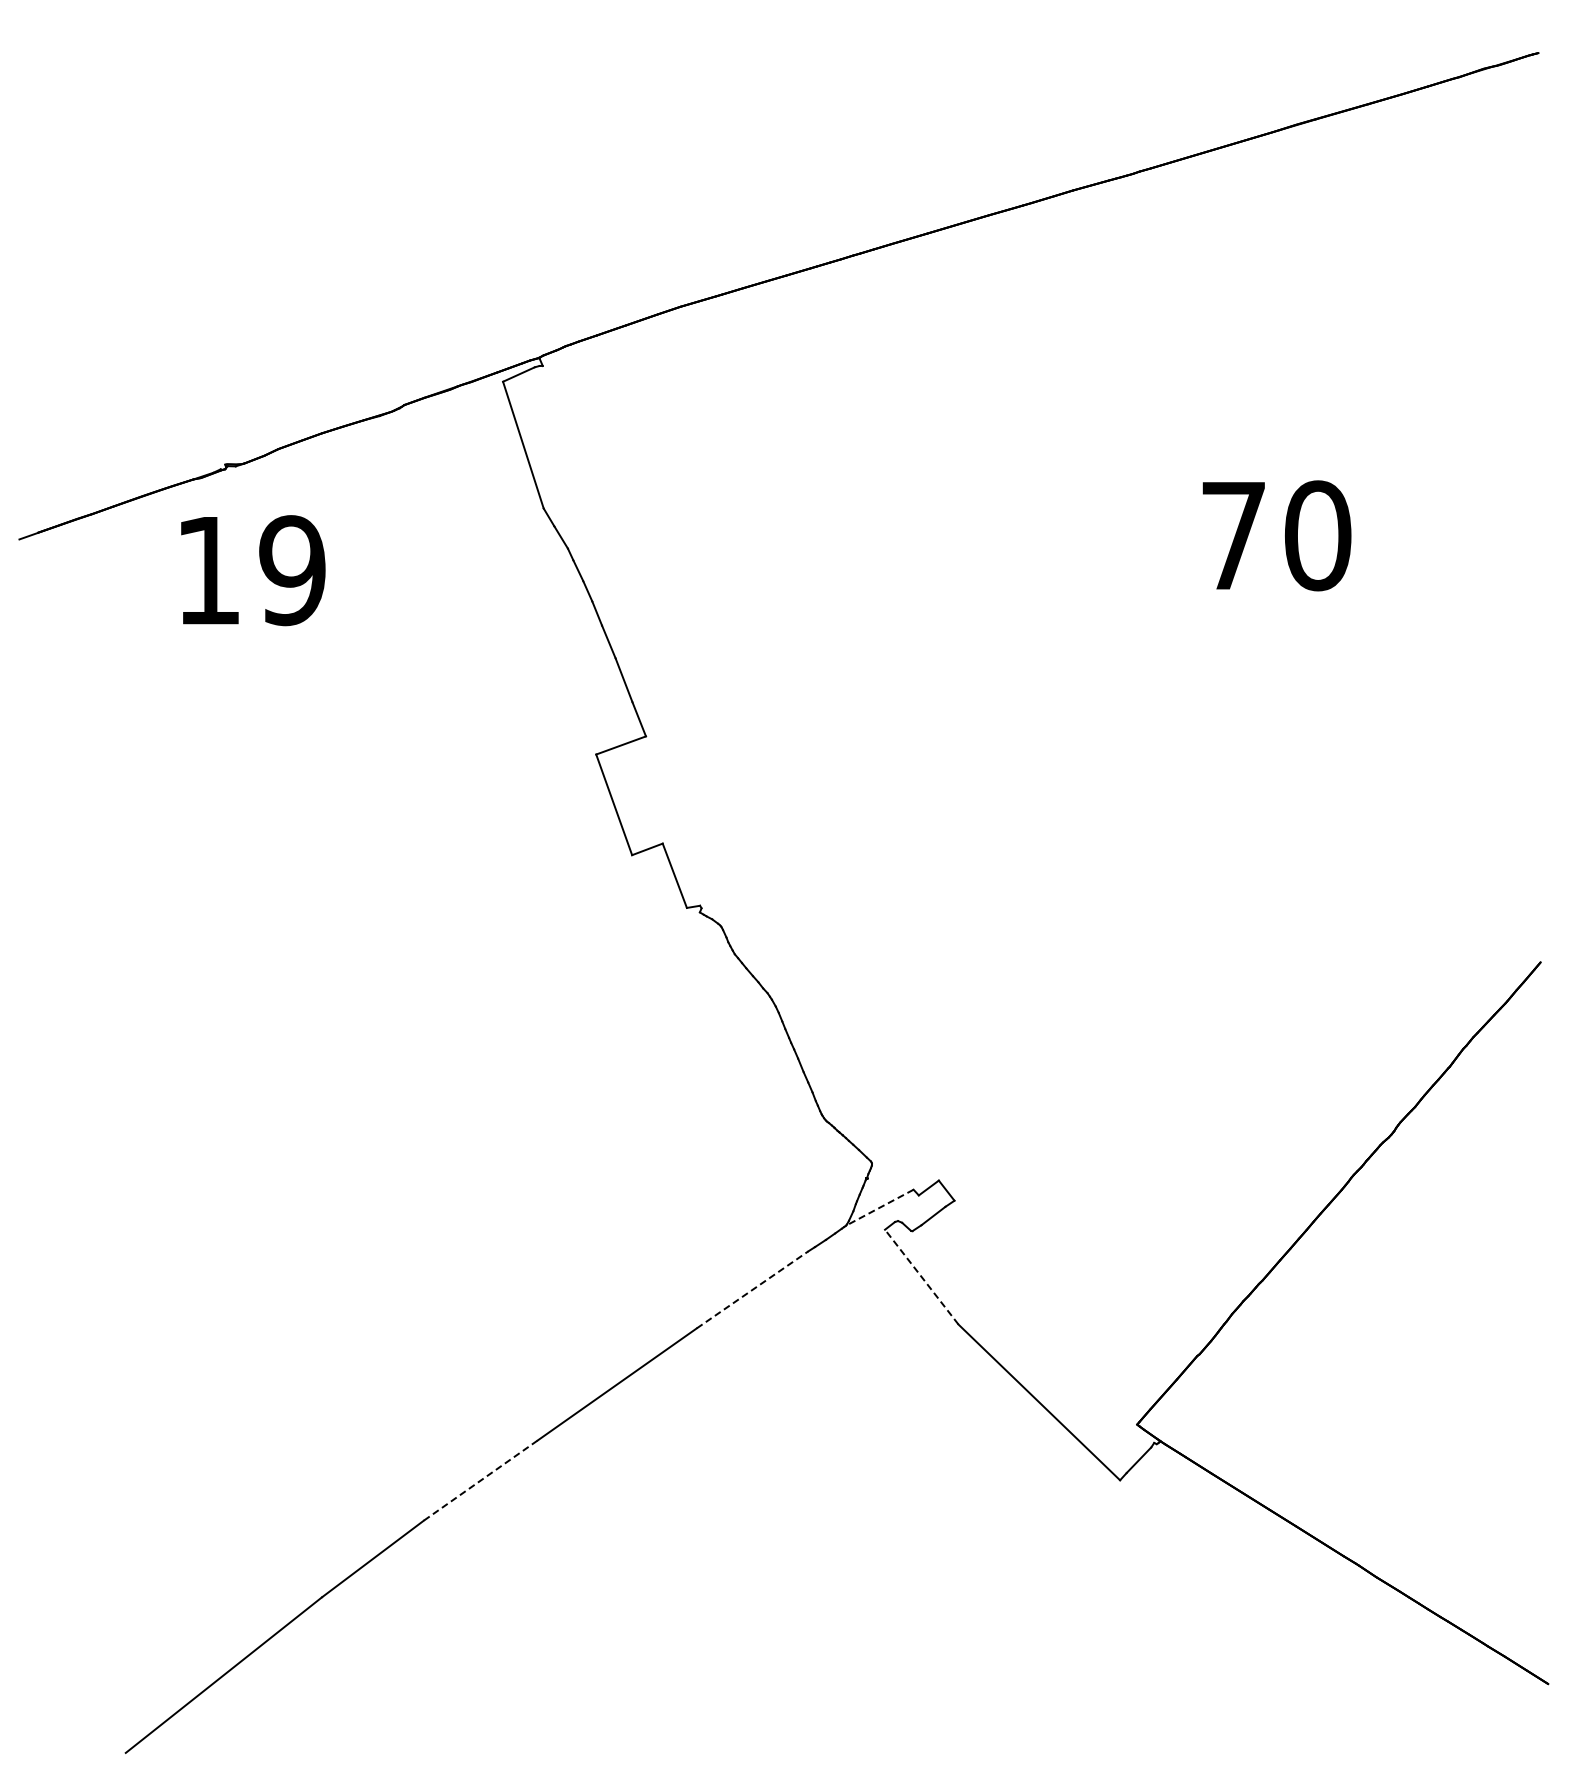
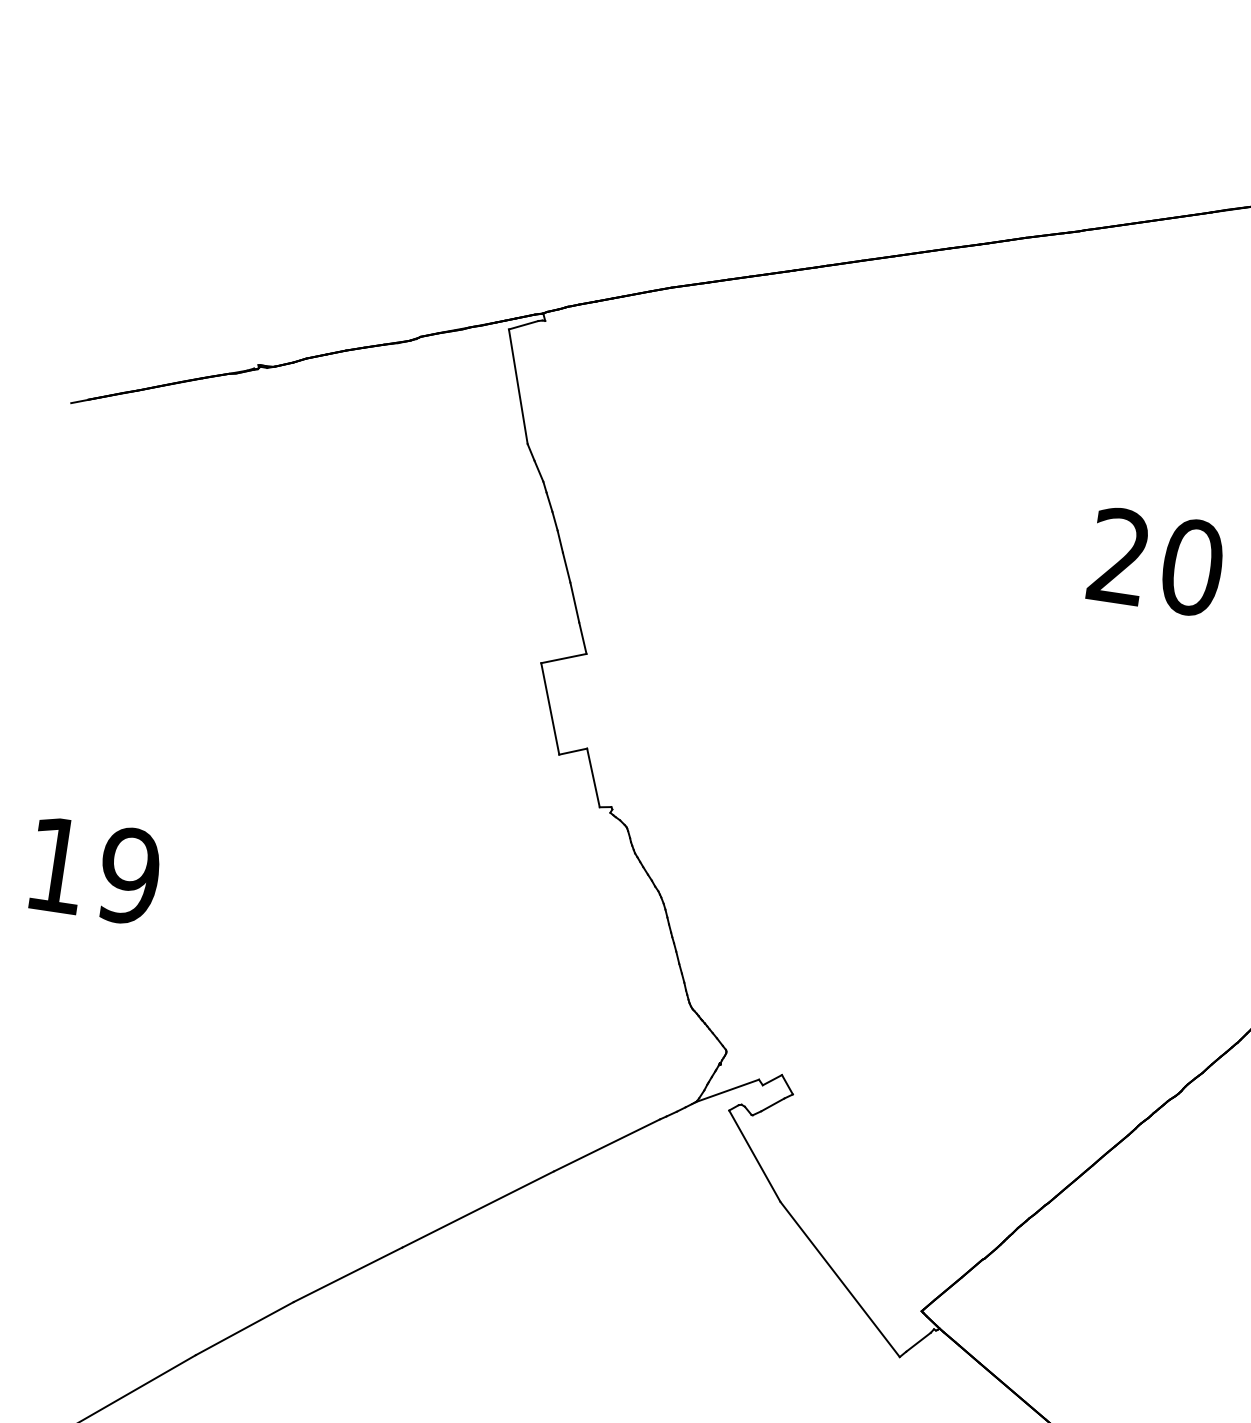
text: (1232, 534) -> (1118, 555), 70 -> 20
text: (253, 570) -> (95, 870), moved
line: (879, 1207) -> (727, 1090), dashed -> solid
line: (921, 1277) -> (754, 1156), dashed -> solid
line: (752, 1289) -> (607, 1145), dashed -> solid
line: (480, 1480) -> (347, 1274), dashed -> solid

